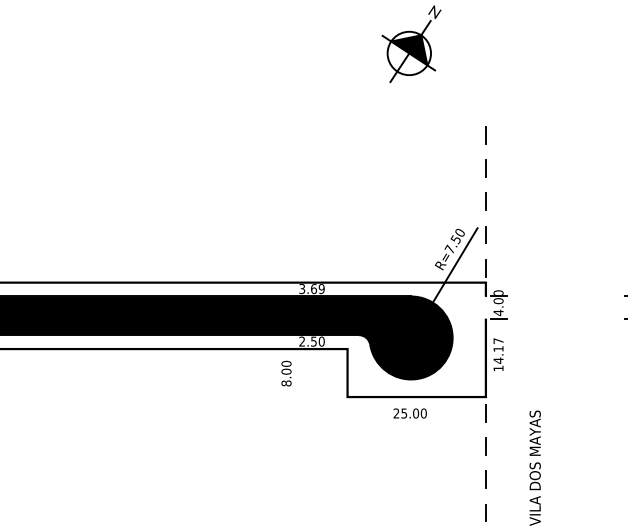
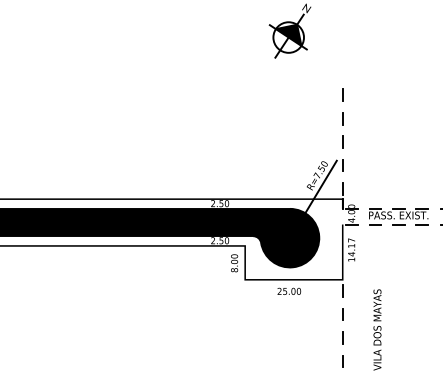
text: (311, 289) -> (219, 203), 3.69 -> 2.50
part: (565, 307) -> (398, 216), added
text: (286, 373) -> (234, 263), moved

